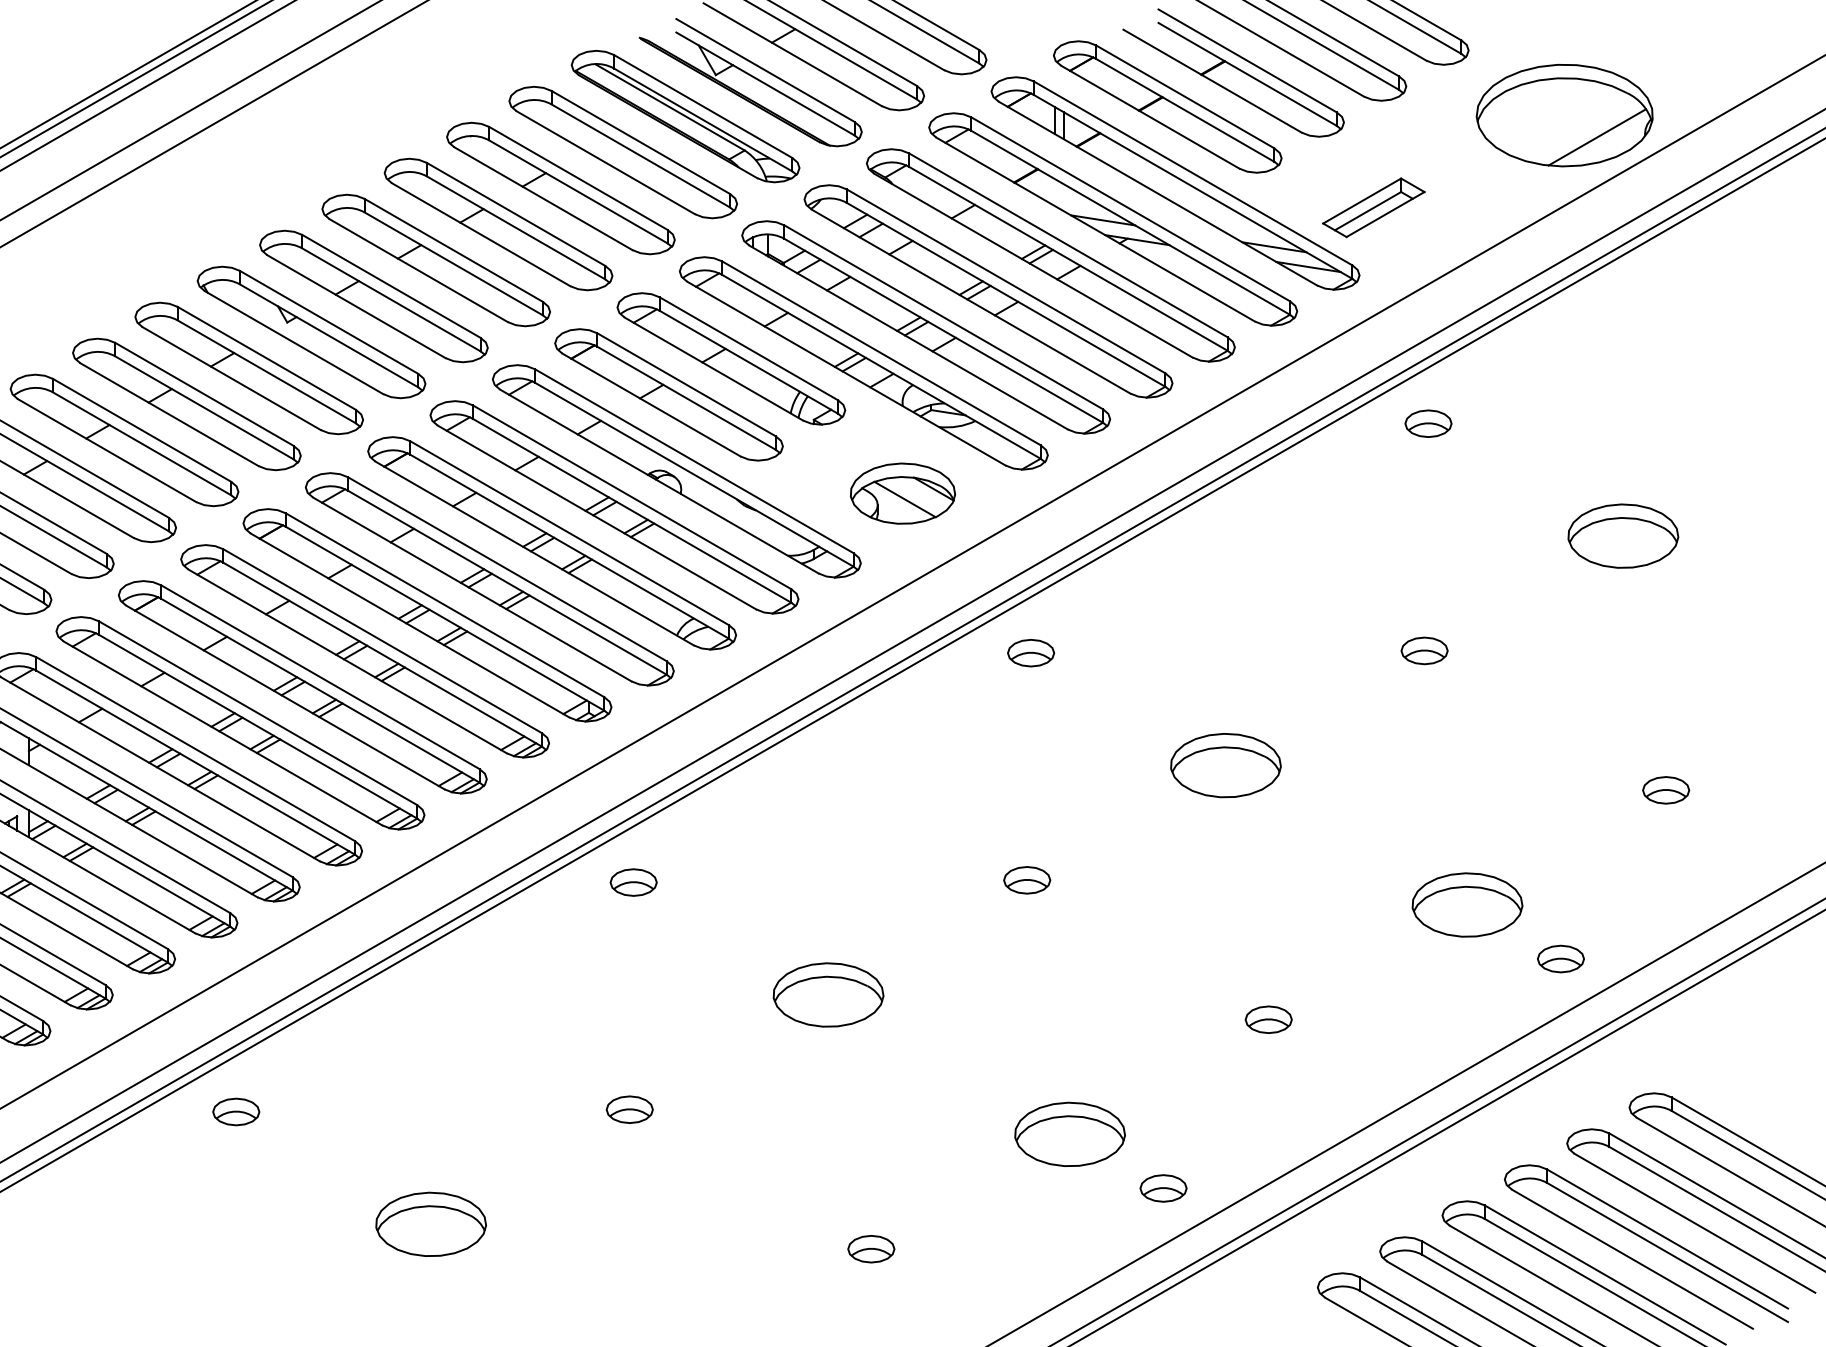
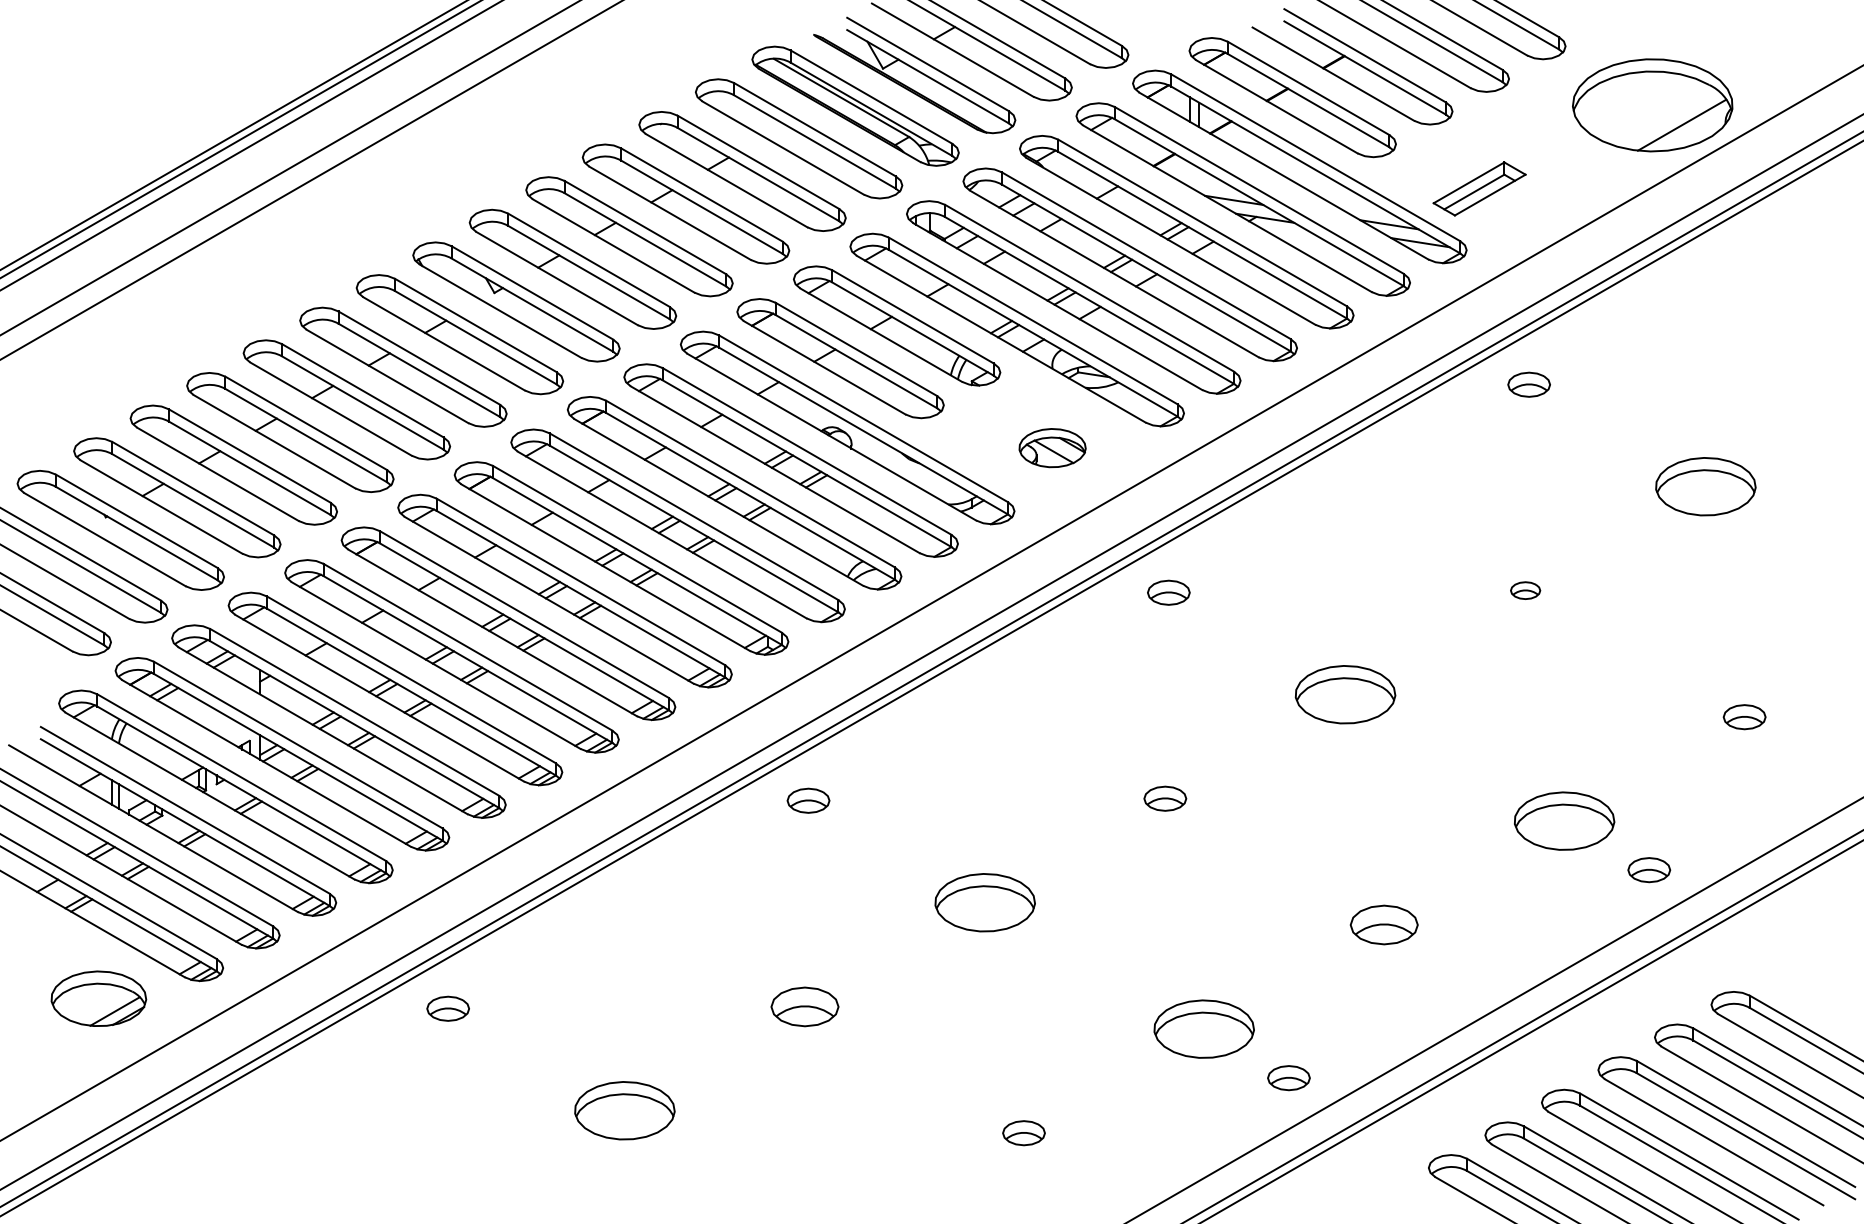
part: (902, 492) -> (1052, 447), size x0.7
part: (1424, 650) -> (1525, 590), size x0.7
part: (1268, 1020) -> (1384, 925), size x1.6
part: (629, 1109) -> (804, 1006), size x1.6

